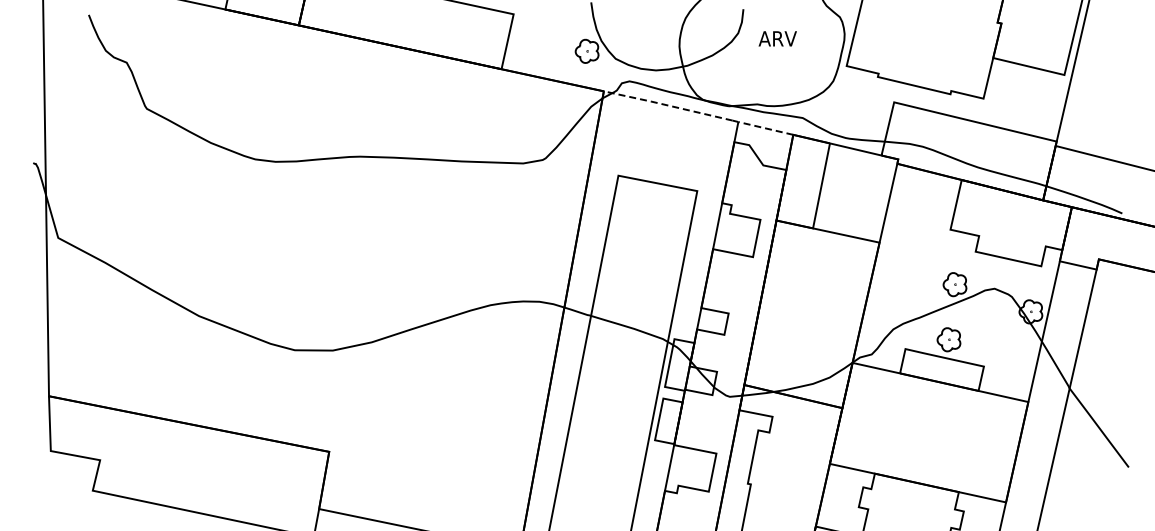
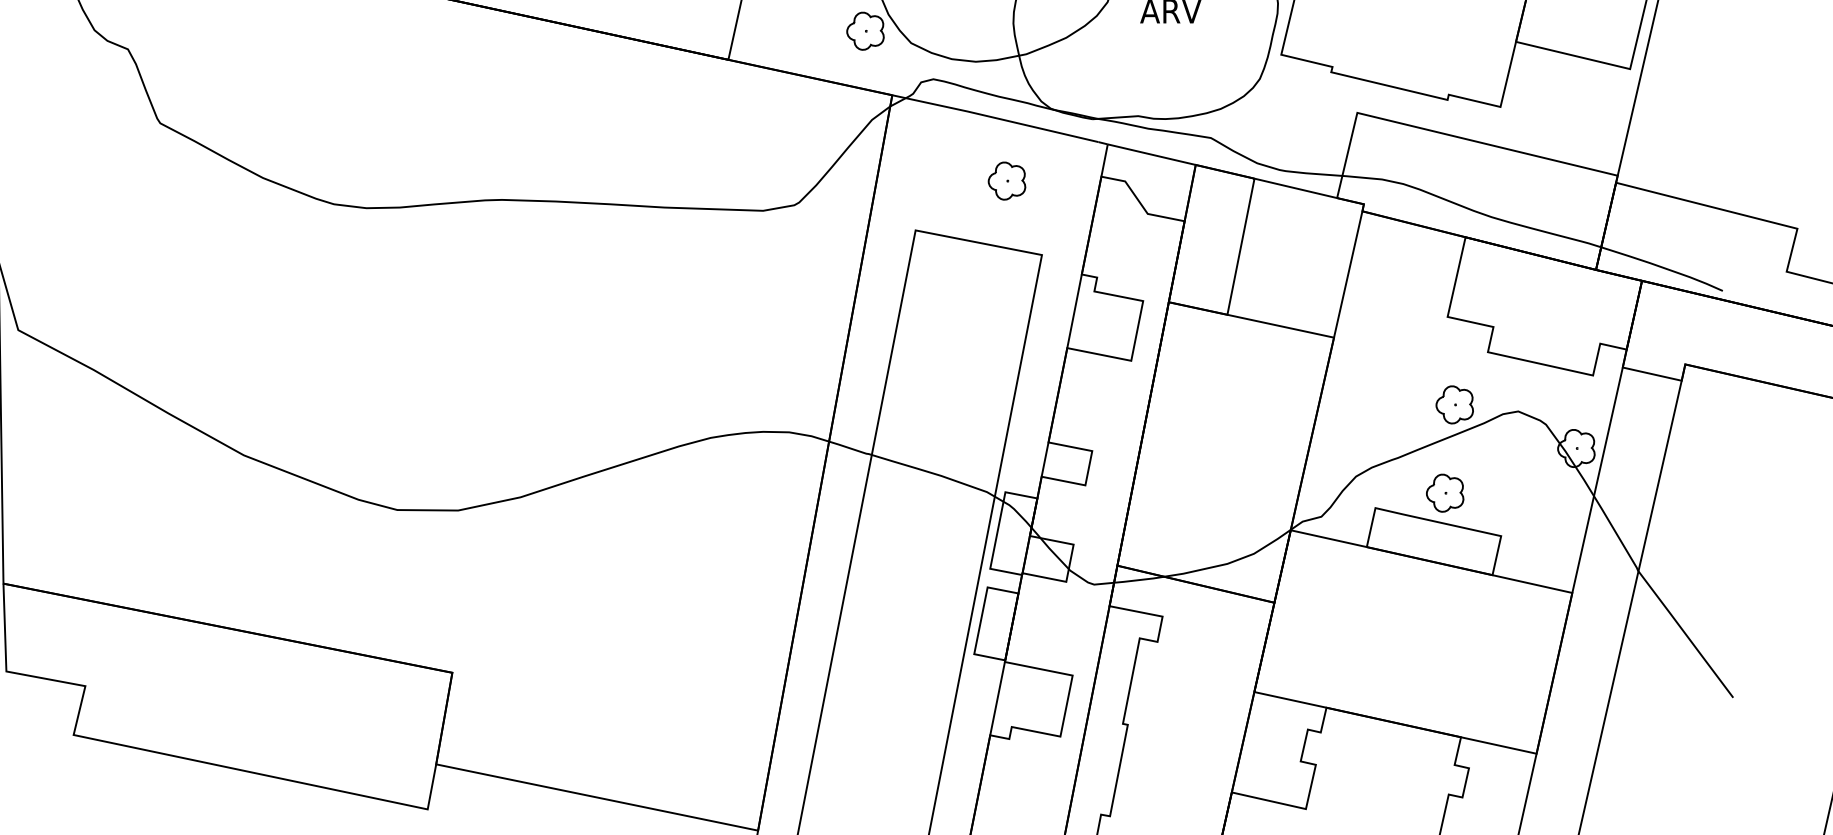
line: (667, 105) -> (994, 117), dashed -> solid
line: (765, 128) -> (1151, 154), dashed -> solid
part: (675, 144) -> (1007, 180), added

